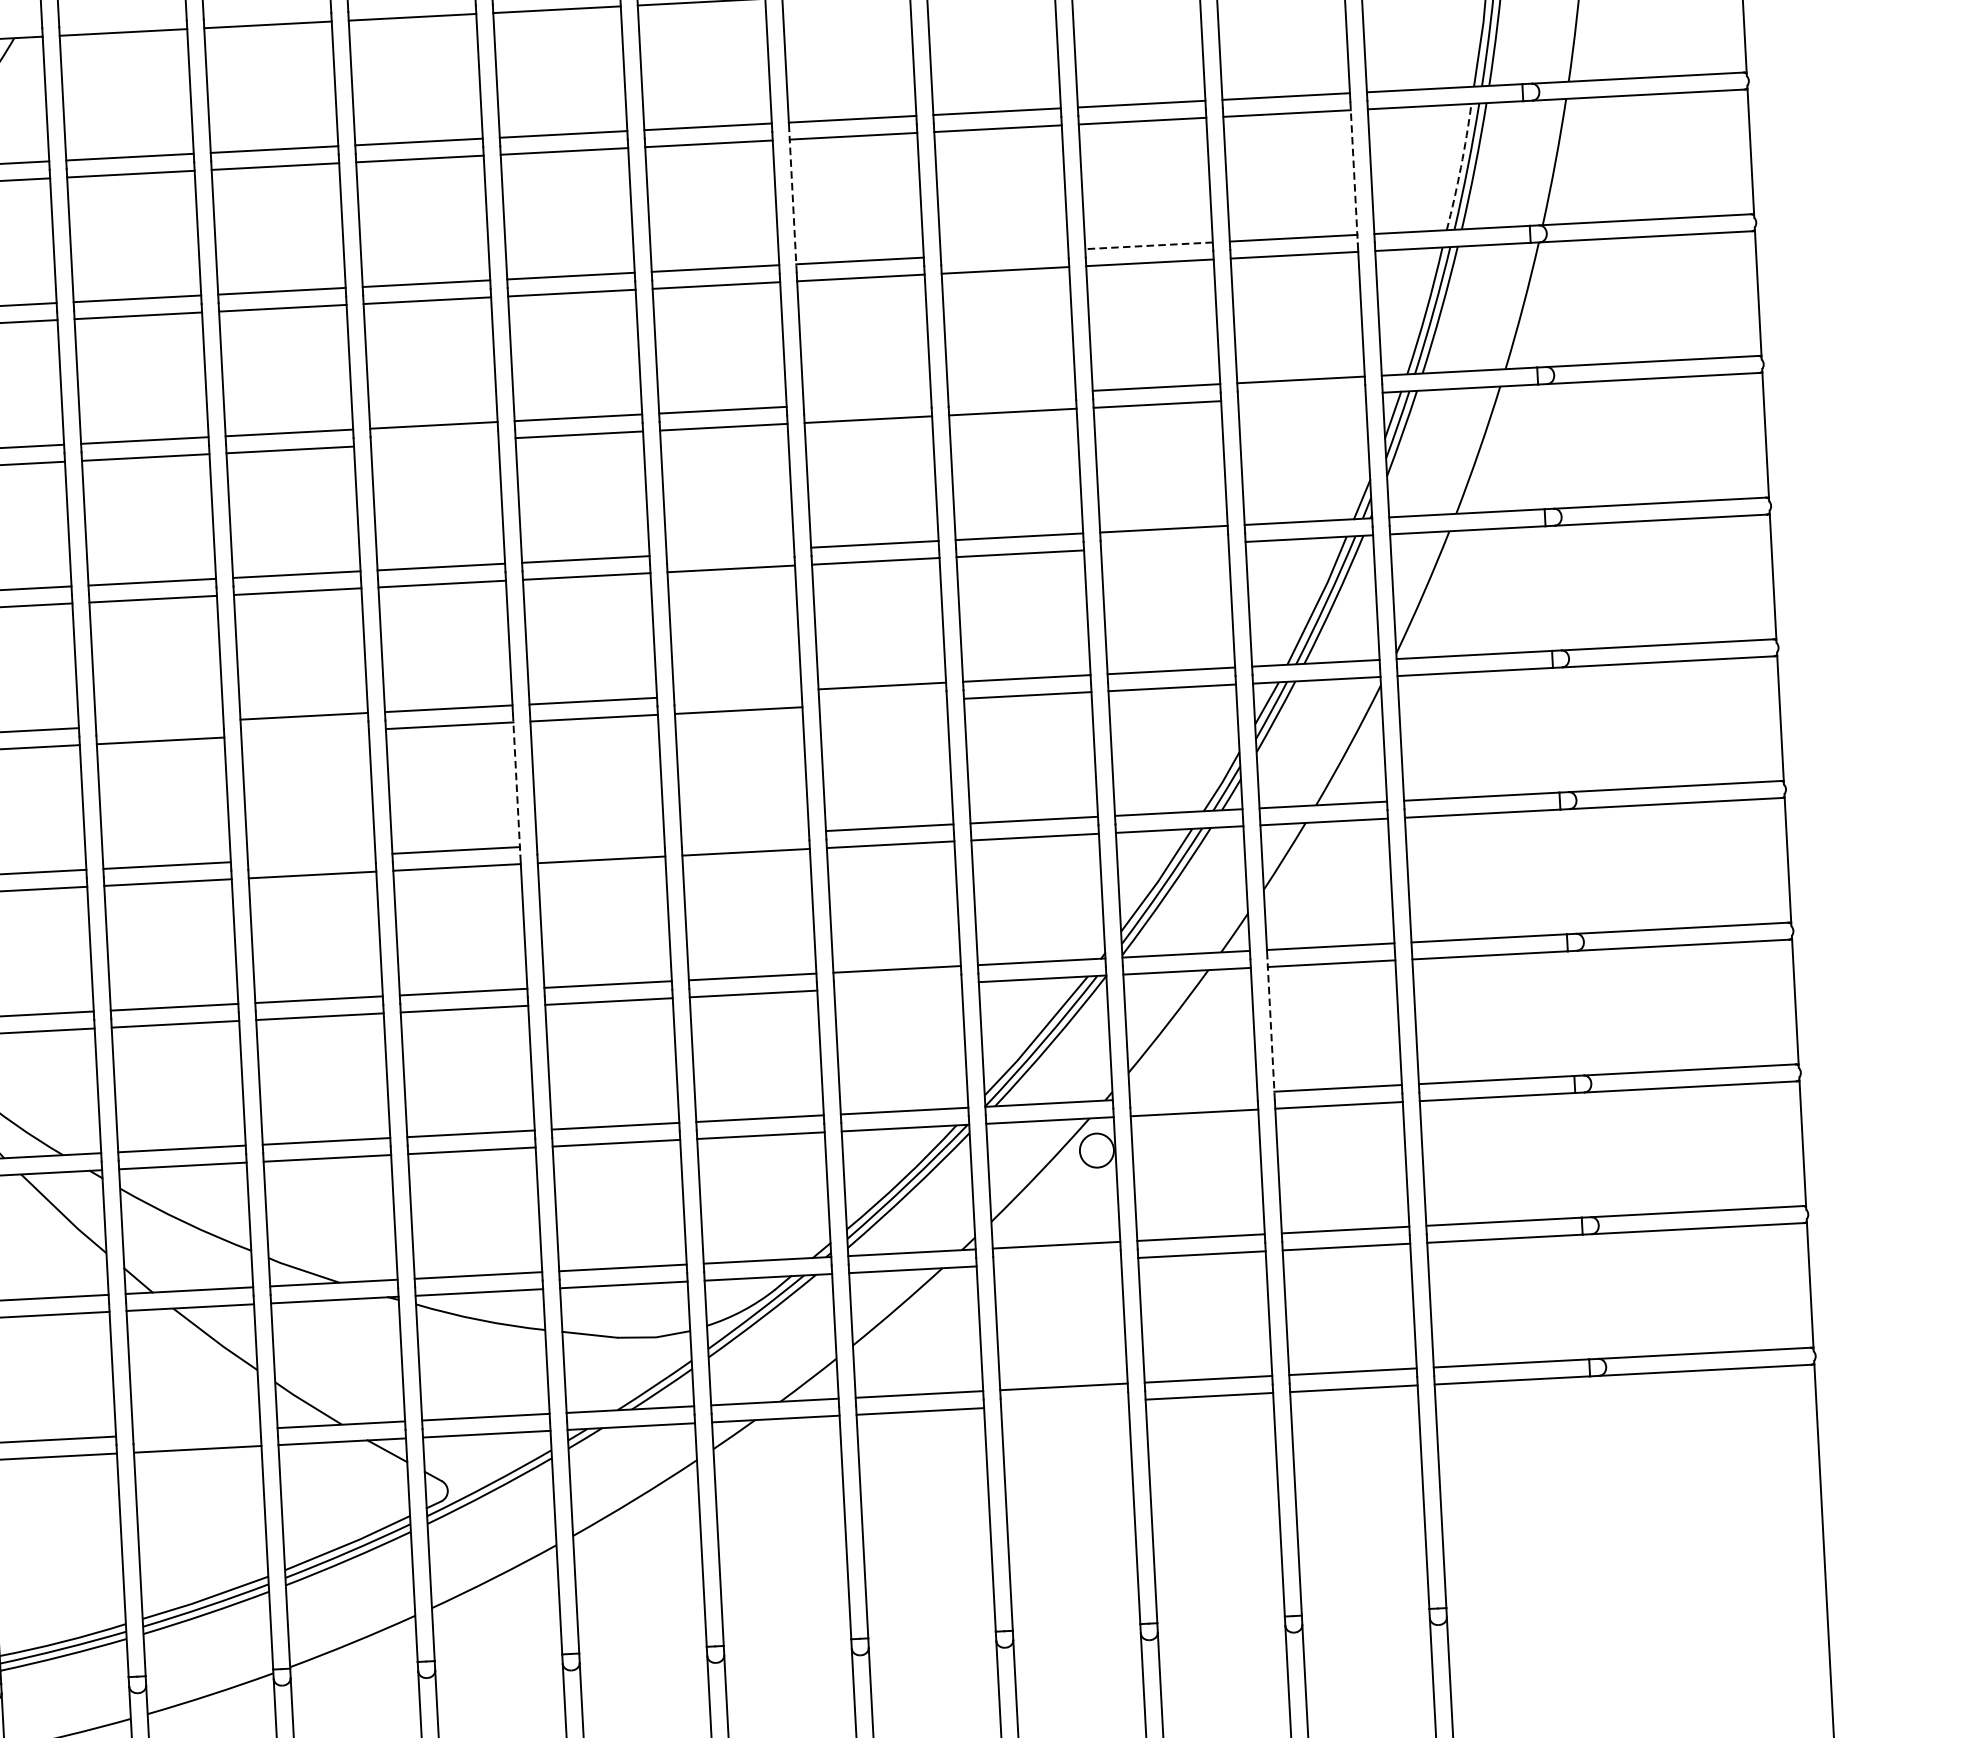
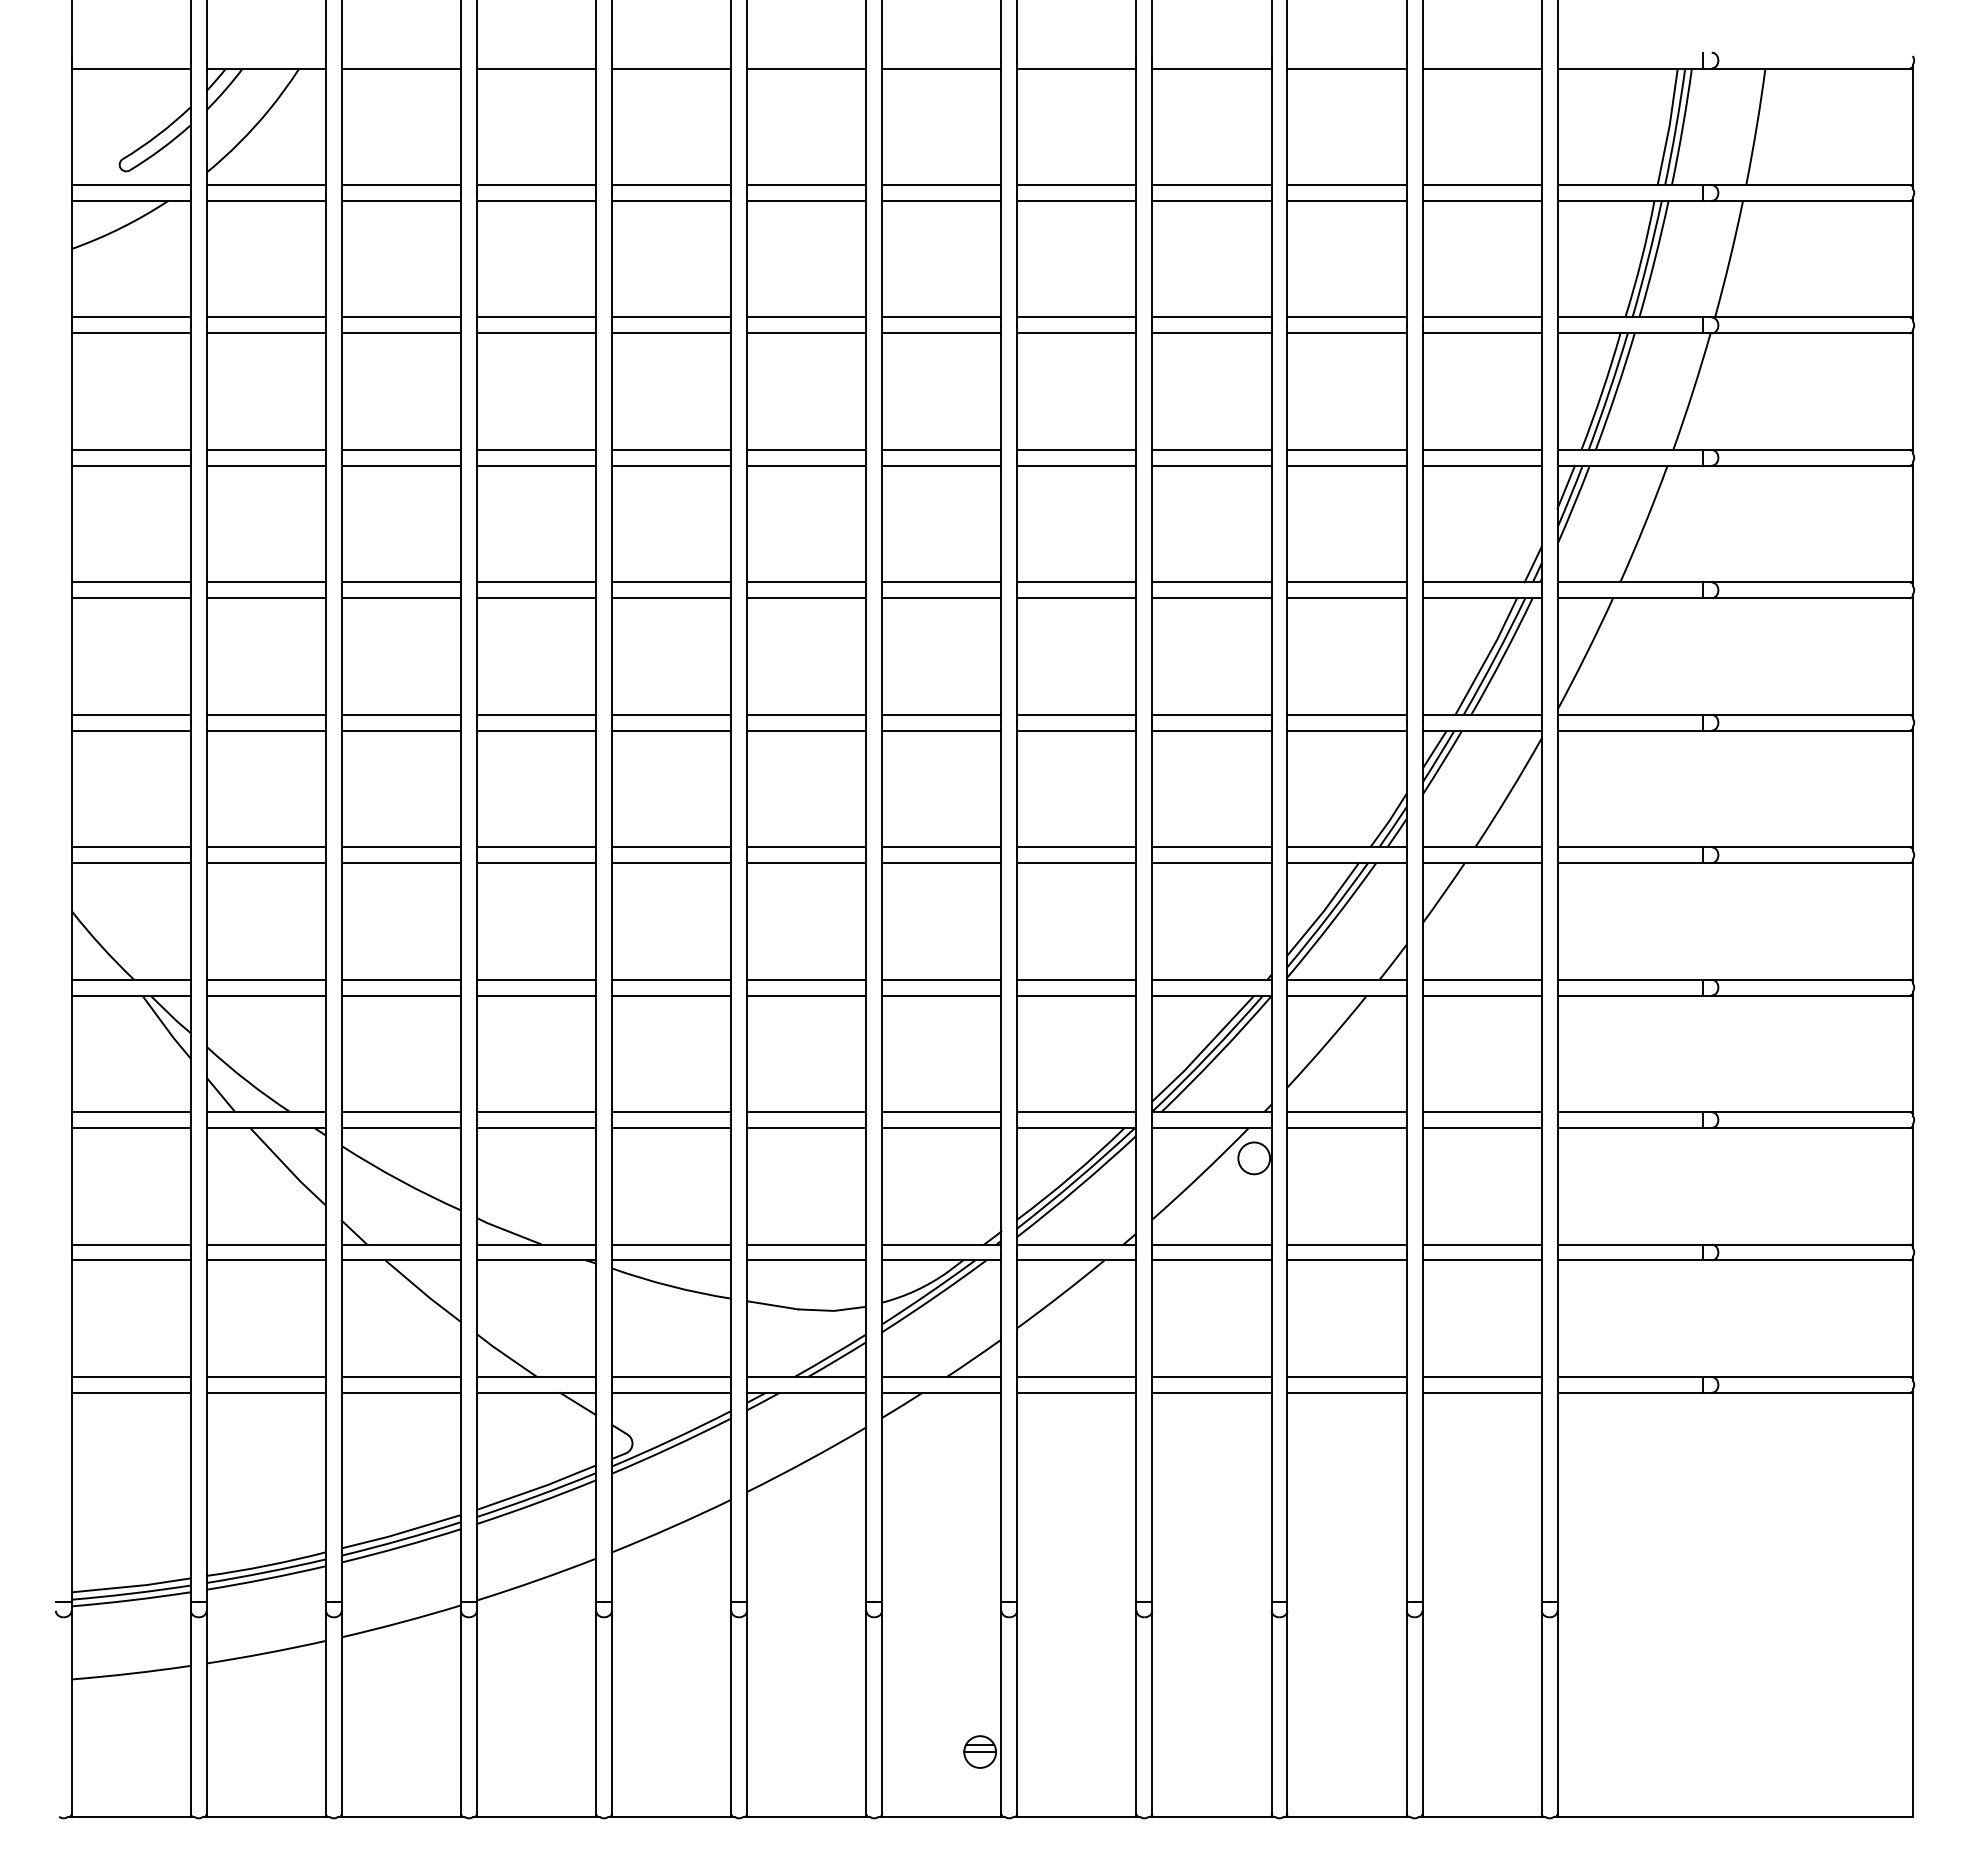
arc: (1460, 167) -> (1641, 259), dashed -> solid
line: (1353, 172) -> (1541, 259), dashed -> solid
line: (793, 201) -> (1017, 258), dashed -> solid
line: (1149, 245) -> (1347, 317), dashed -> solid
line: (1004, 253) -> (1211, 317), added
line: (1011, 394) -> (1211, 449), added
line: (1301, 396) -> (1481, 465), added
line: (867, 402) -> (1076, 449), added
line: (434, 442) -> (671, 465), added
line: (1164, 546) -> (1346, 598), added
line: (730, 552) -> (941, 582), added
line: (737, 693) -> (941, 714), added
line: (882, 702) -> (1076, 730), added
line: (159, 723) -> (401, 714), added
line: (305, 733) -> (536, 730), added
line: (517, 785) -> (731, 789), dashed -> solid
line: (744, 835) -> (941, 847), added
line: (600, 843) -> (806, 847), added
line: (311, 858) -> (536, 847), added
line: (897, 986) -> (1076, 995), added
line: (1271, 1028) -> (1422, 1053), dashed -> solid
line: (1193, 1096) -> (1346, 1112), added
line: (1056, 1262) -> (1211, 1260), added
line: (1064, 1403) -> (1211, 1392), added
line: (196, 1432) -> (401, 1377), added

